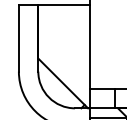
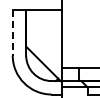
line: (18, 38) -> (12, 32), solid -> dashed

